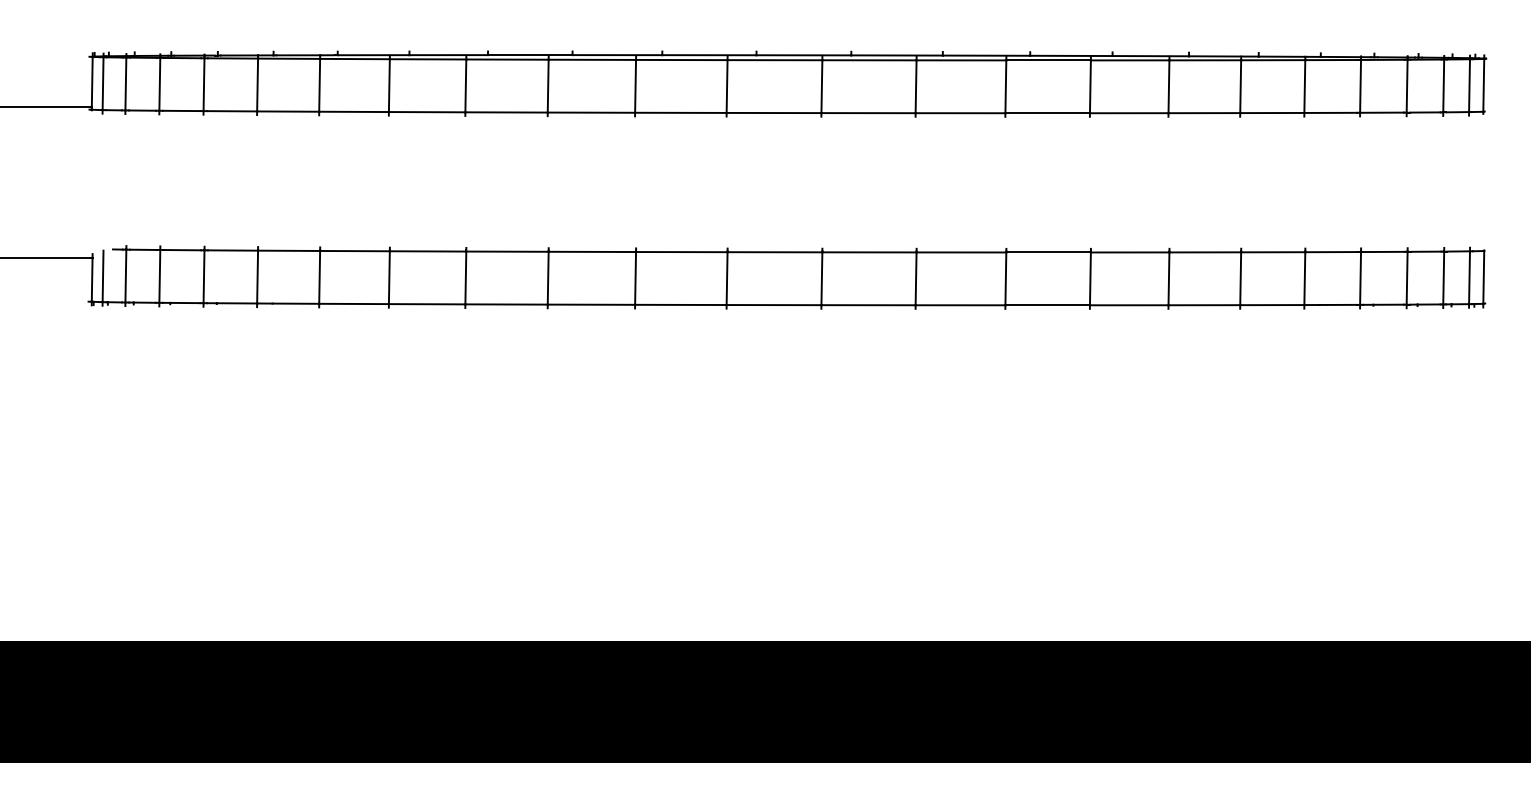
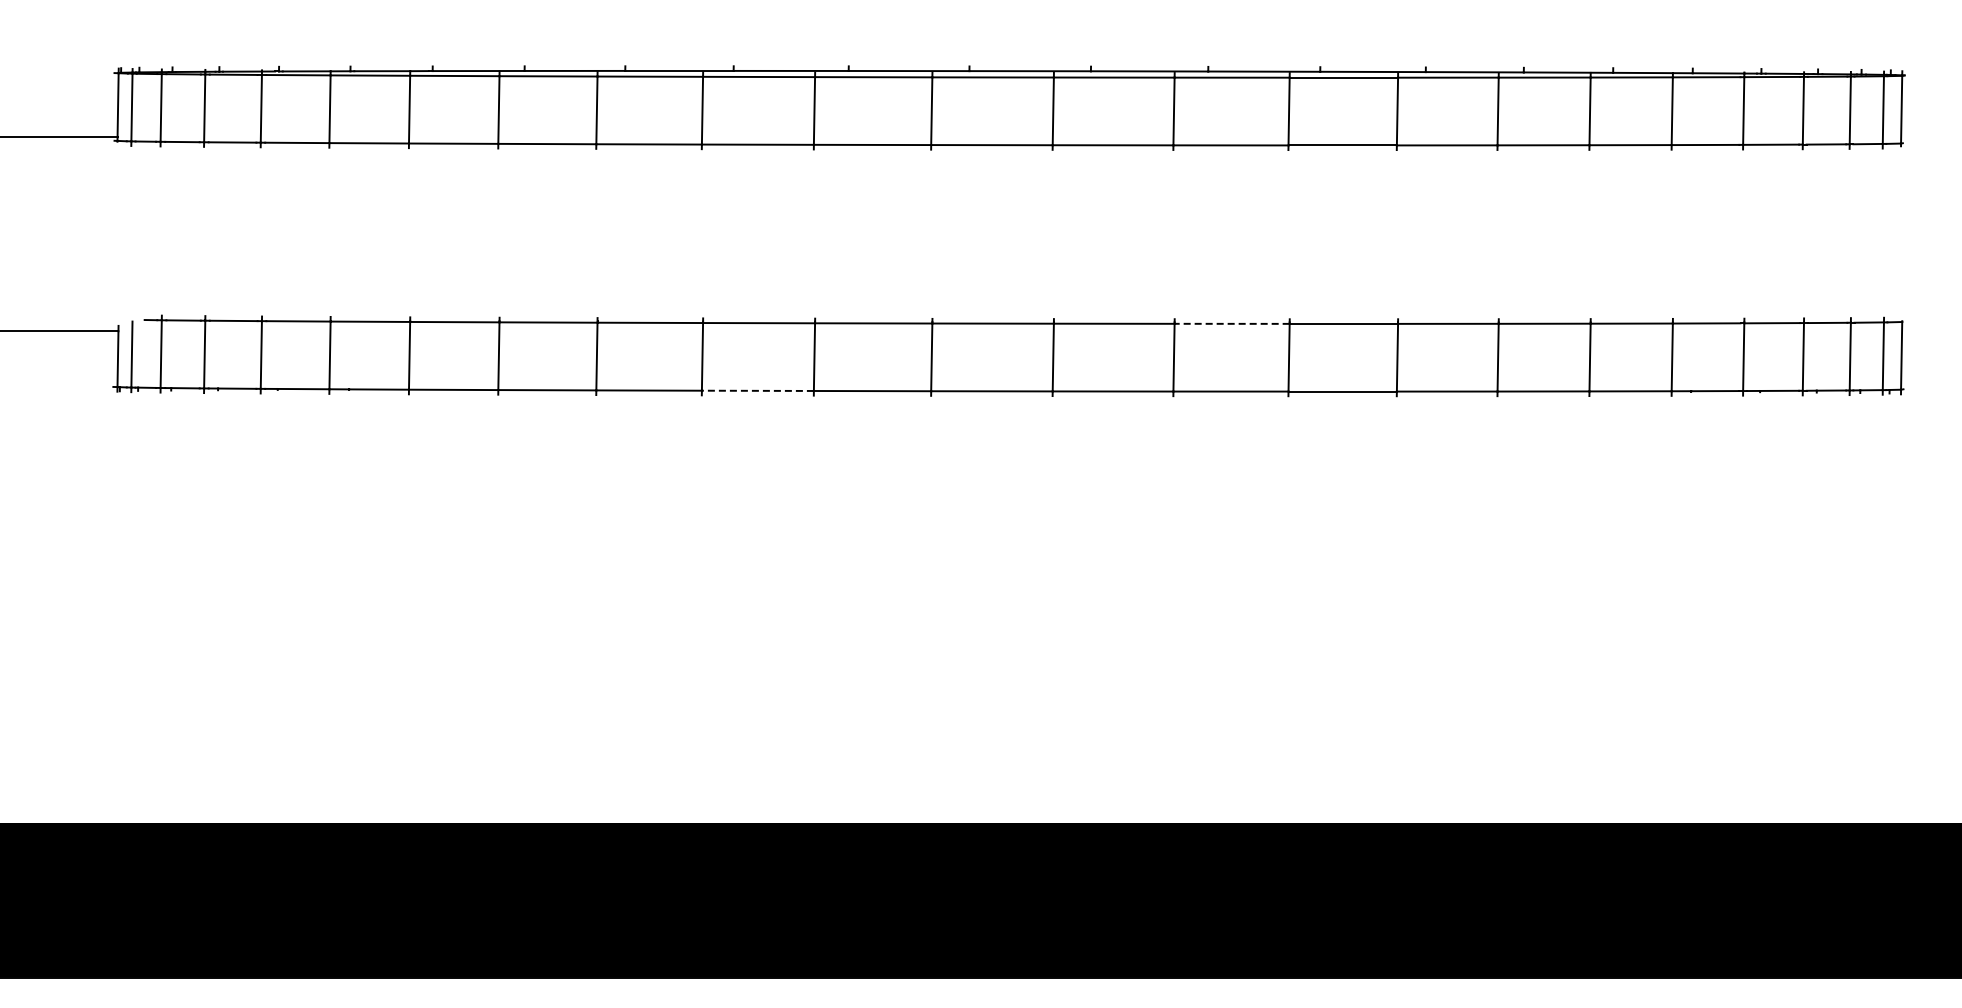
line: (961, 252) -> (1232, 323), solid -> dashed
line: (591, 304) -> (757, 390), solid -> dashed

